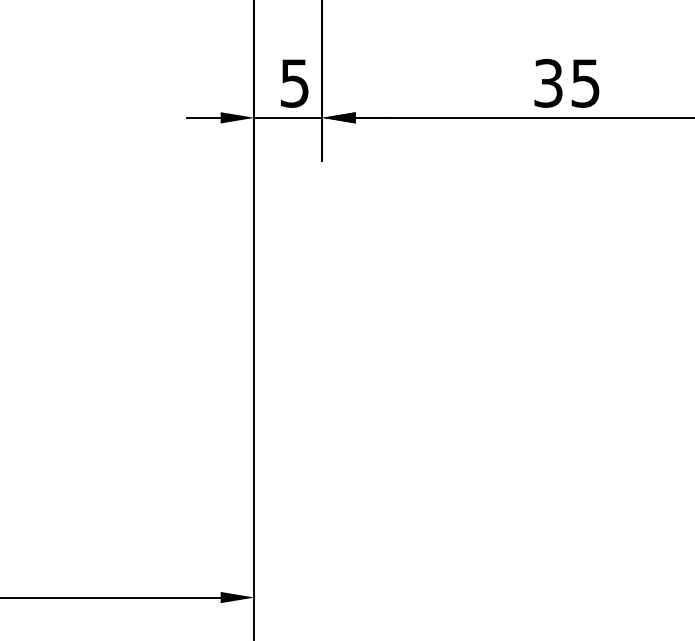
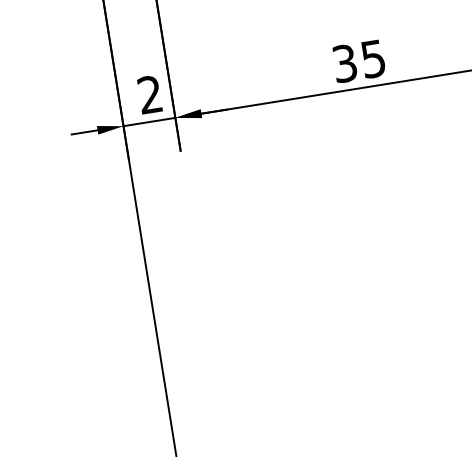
text: (294, 82) -> (149, 94), 5 -> 2

